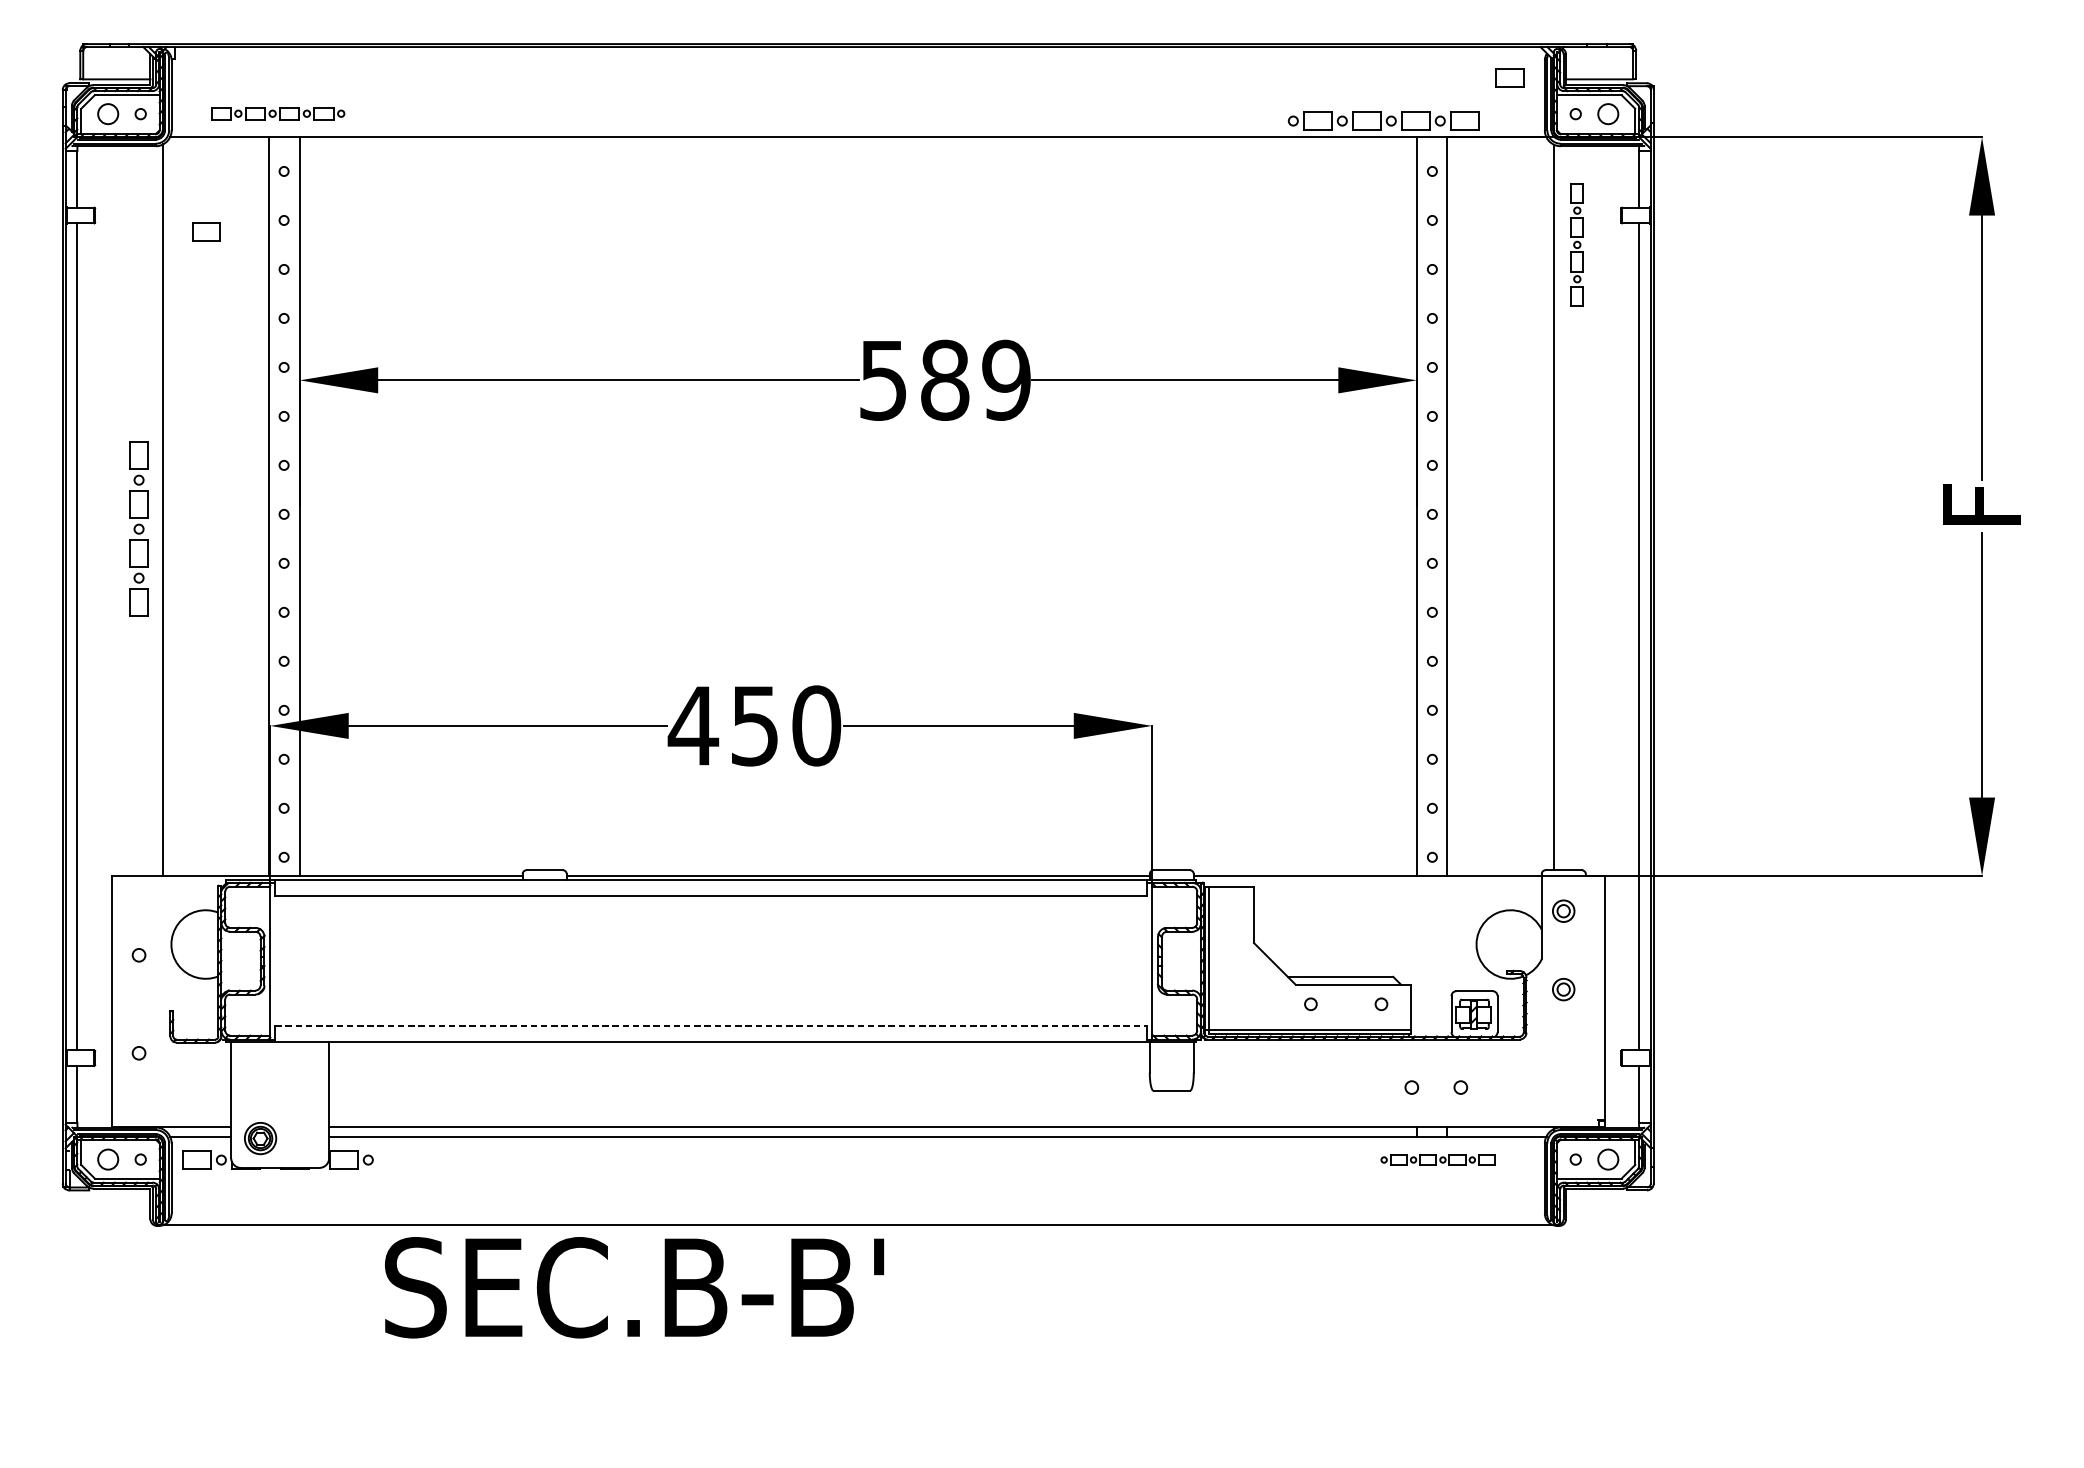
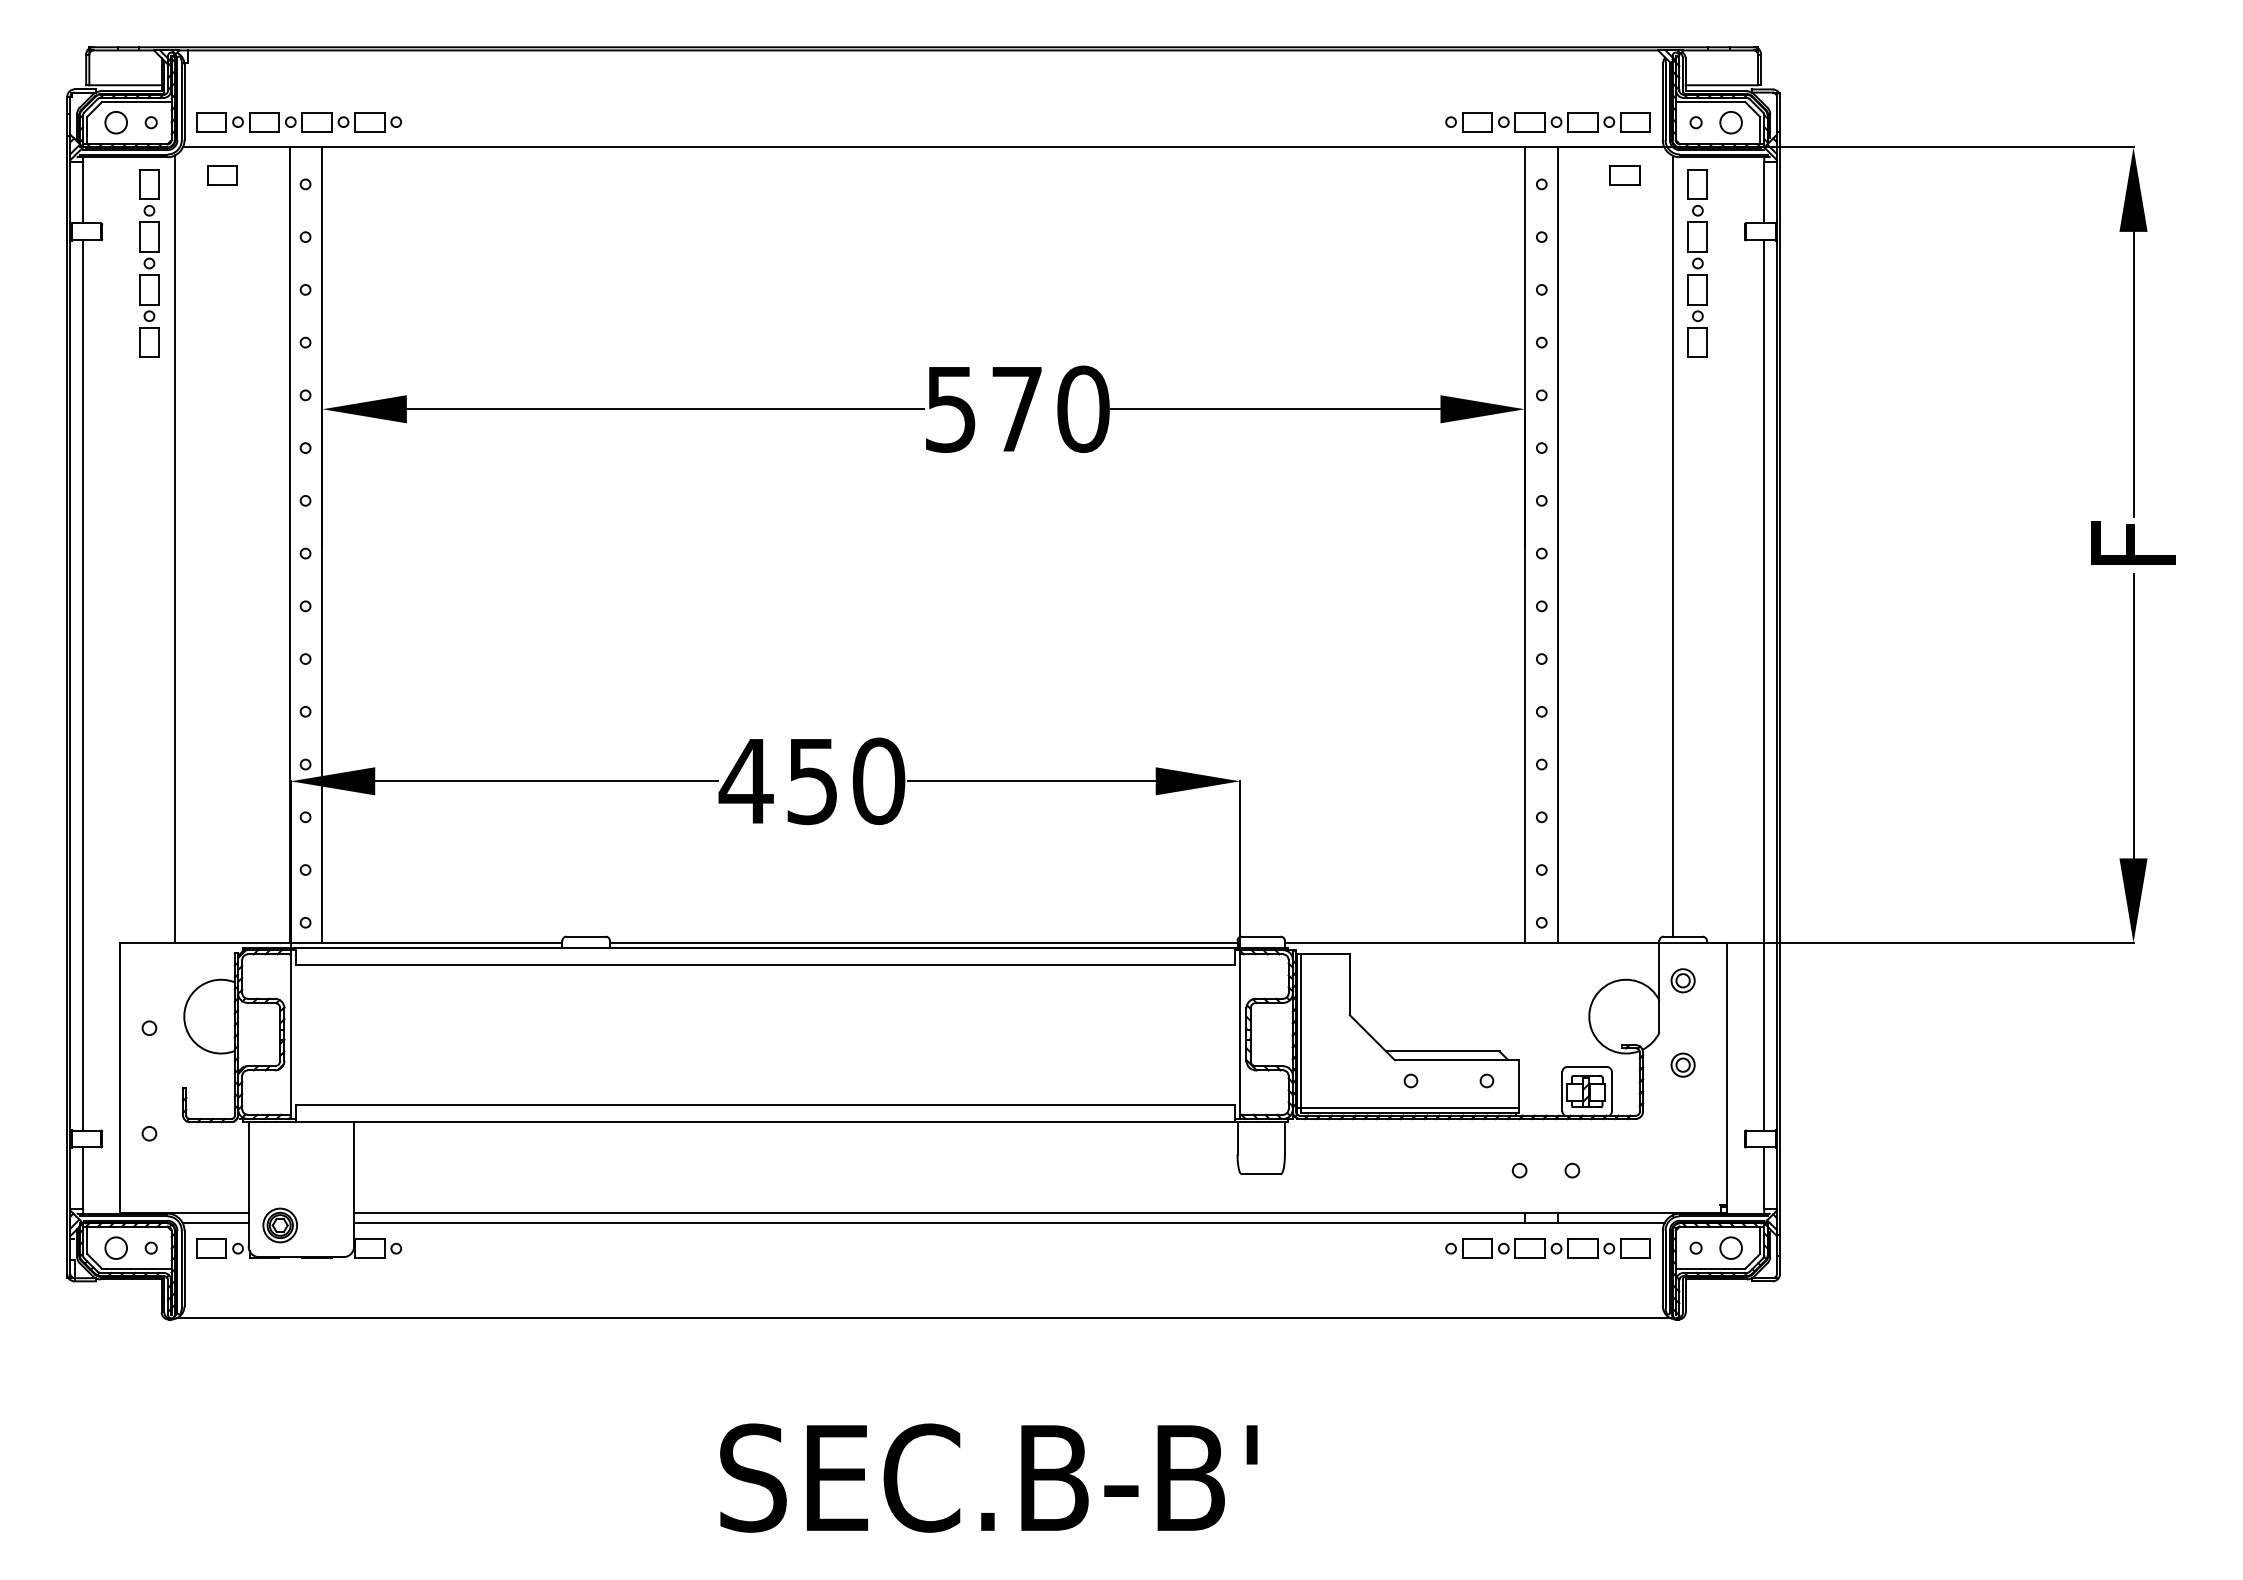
part: (1509, 77) -> (1624, 175), moved
part: (277, 113) -> (298, 122), size x1.43
part: (1382, 121) -> (1547, 122), moved
part: (206, 231) -> (222, 175), moved
part: (1577, 244) -> (1697, 263), size x1.43
text: (976, 379) -> (1050, 408), 589 -> 570
part: (139, 529) -> (149, 263), moved
line: (711, 1026) -> (765, 1104), dashed -> solid
part: (1437, 1159) -> (1547, 1248), size x1.67
text: (634, 1287) -> (988, 1477), moved

